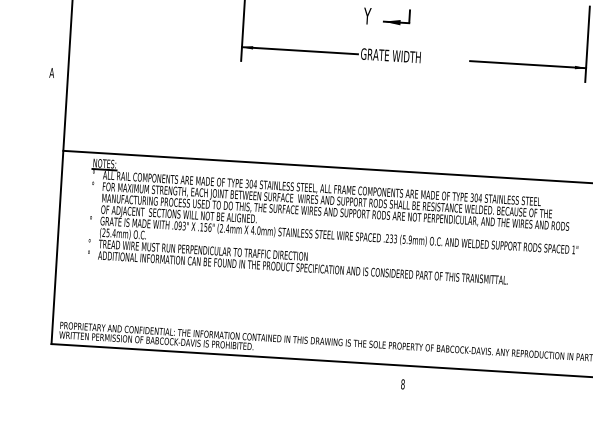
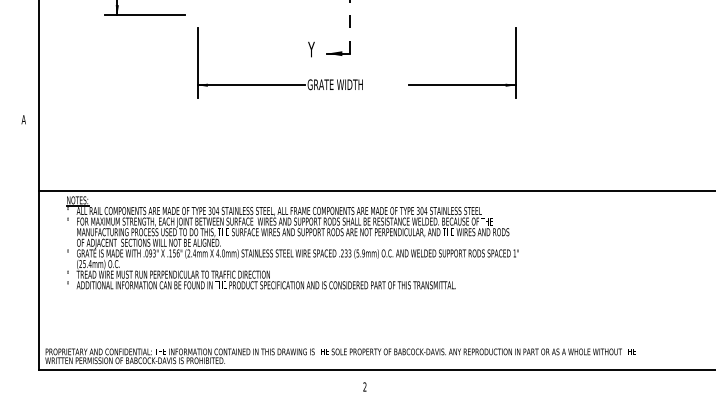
text: (402, 383) -> (364, 386), 8 -> 2

